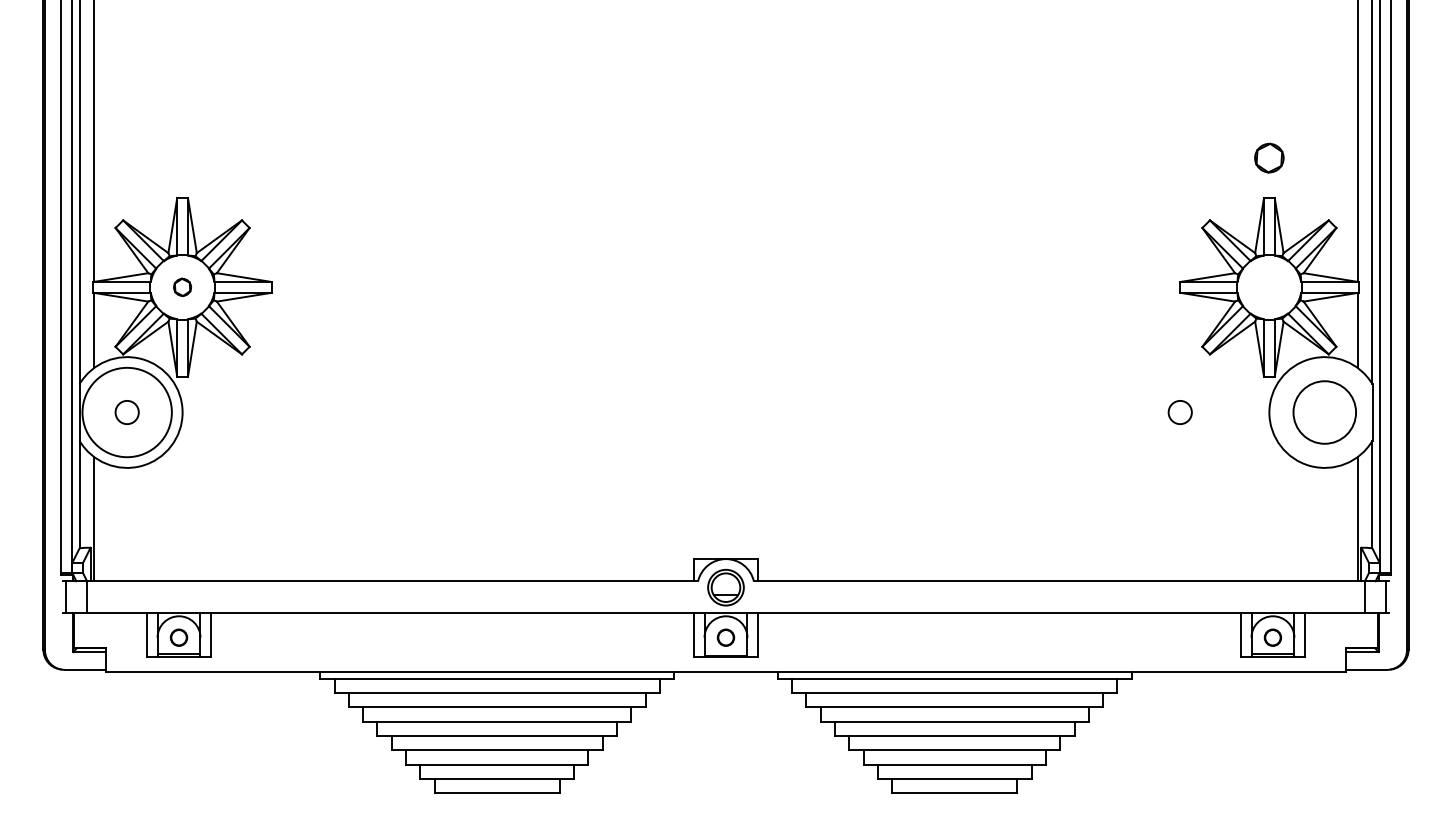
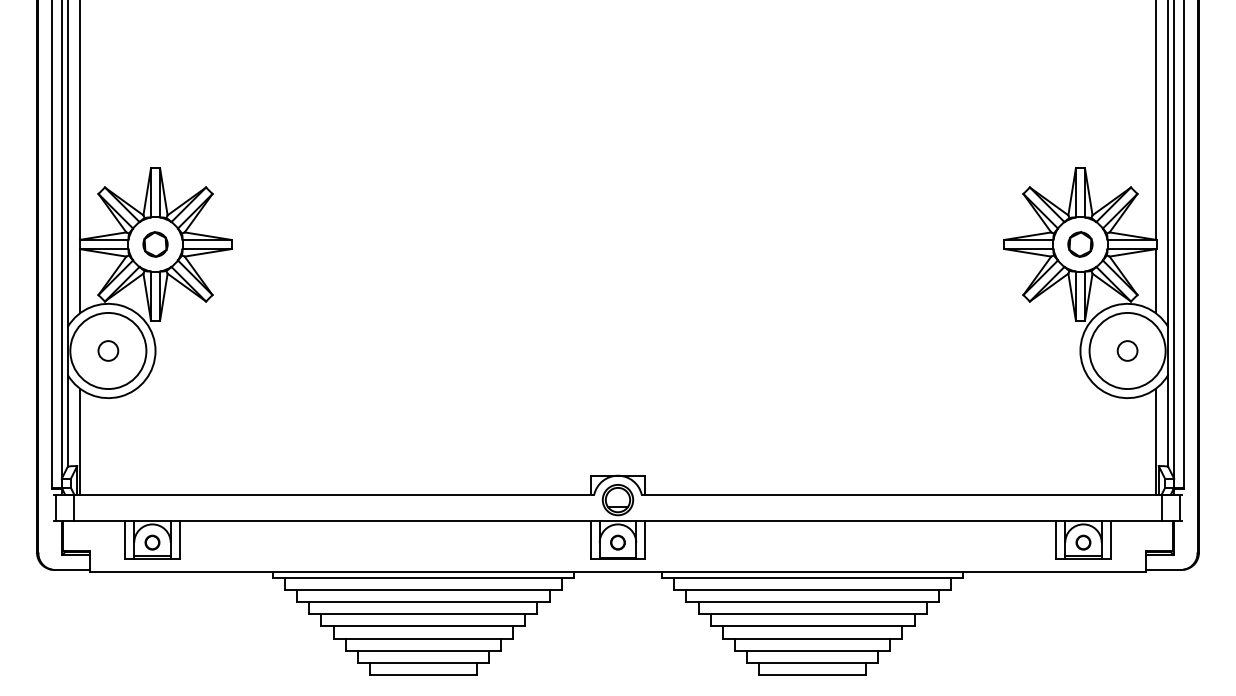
circle: (1269, 158) -> (1080, 244), moved
circle: (182, 287) -> (155, 244), size x1.67
circle: (1180, 411) -> (1127, 350), moved
circle: (1324, 411) -> (1127, 350), size x1.43

